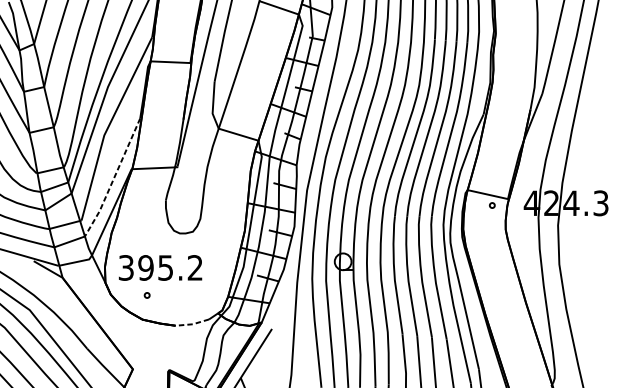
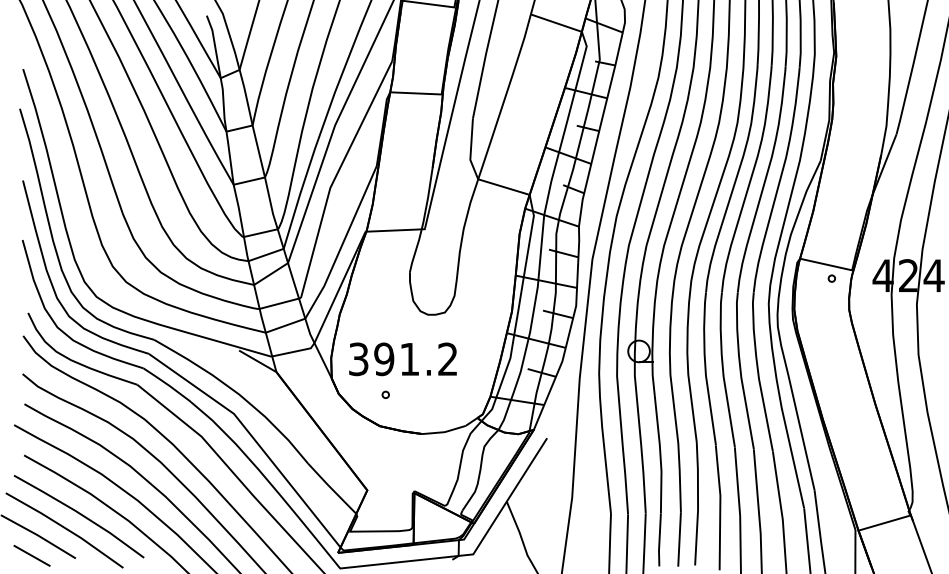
line: (113, 178) -> (342, 243), dashed -> solid
text: (165, 268) -> (409, 359), 395.2 -> 391.2
line: (192, 324) -> (444, 432), dashed -> solid

